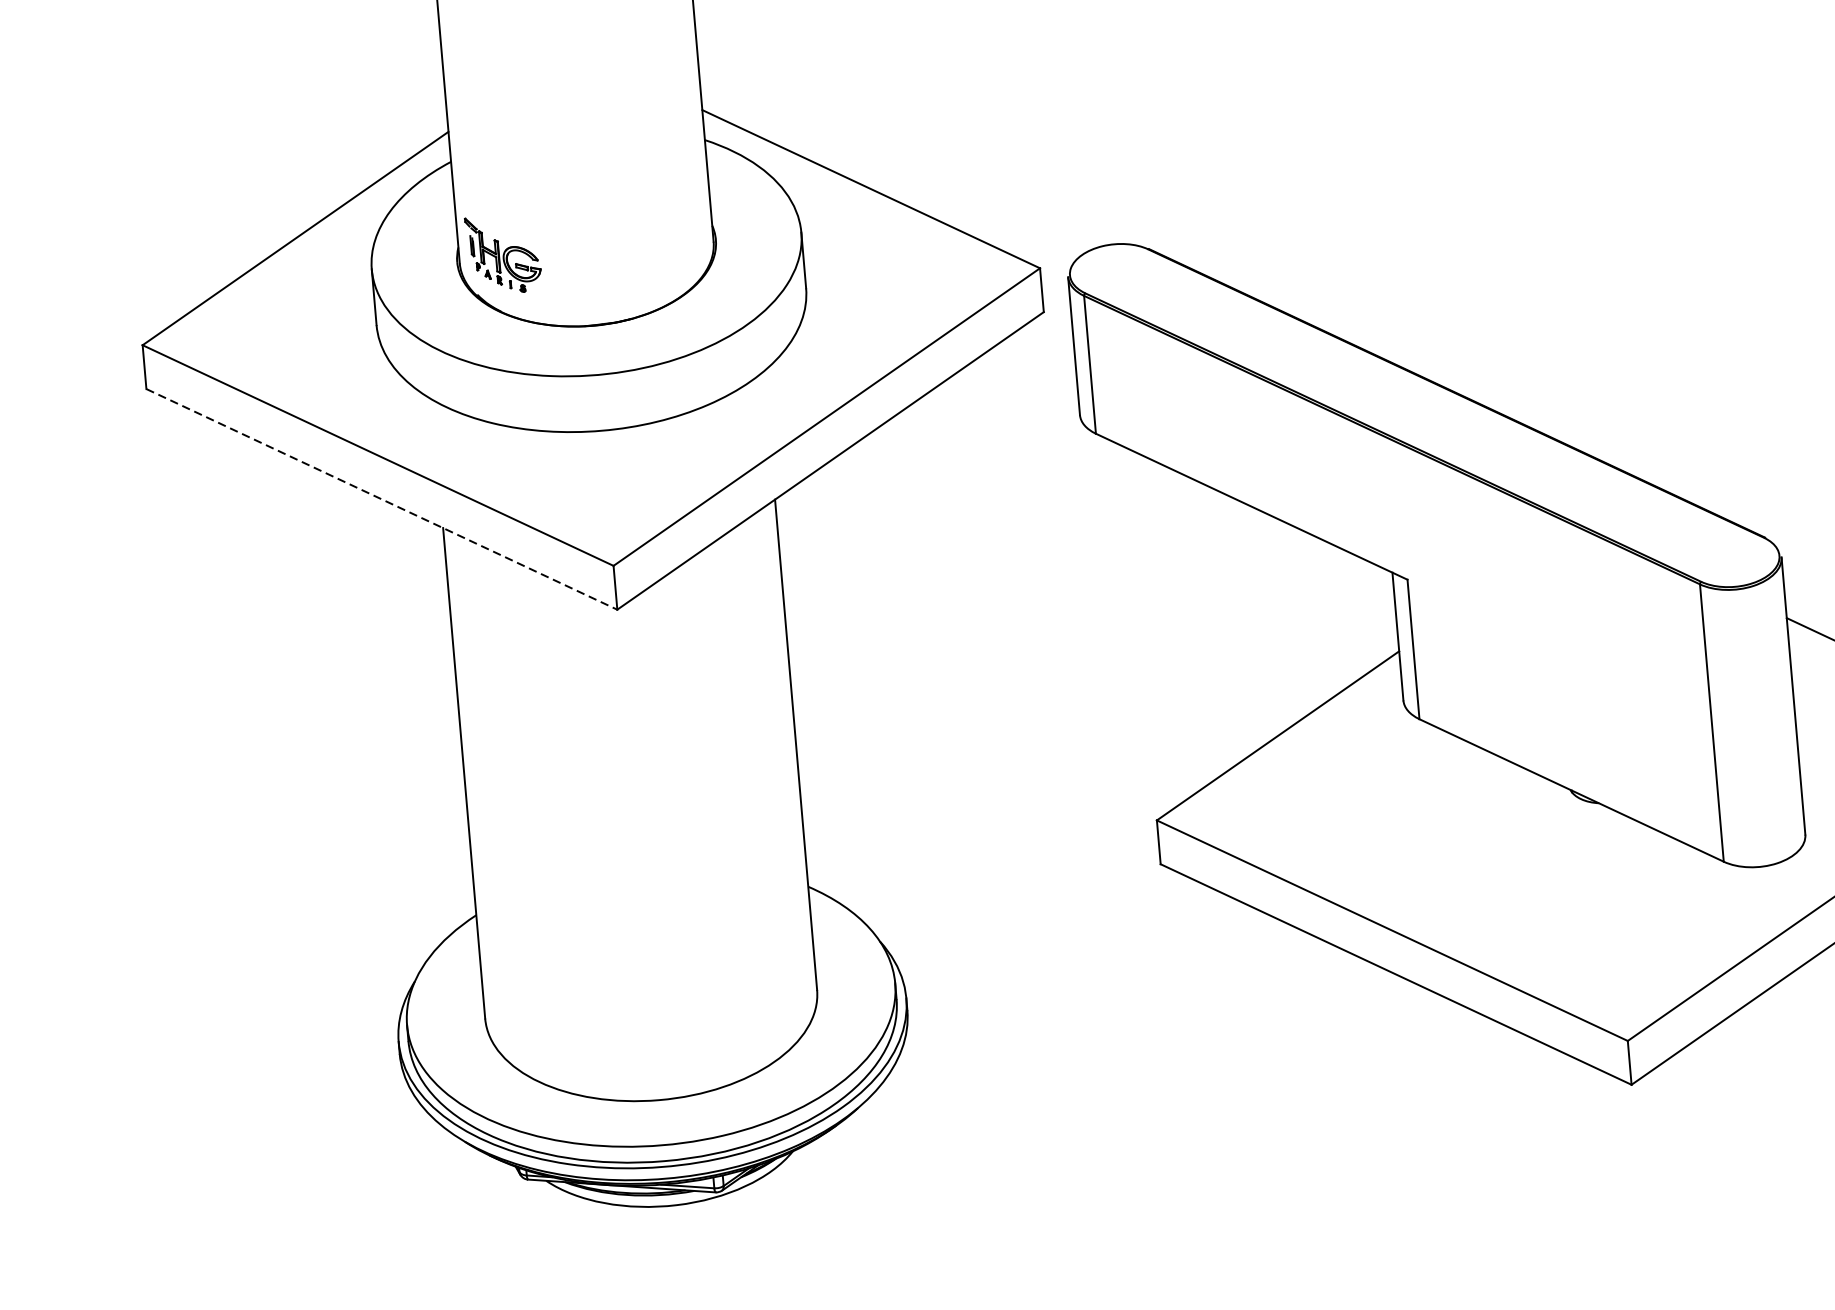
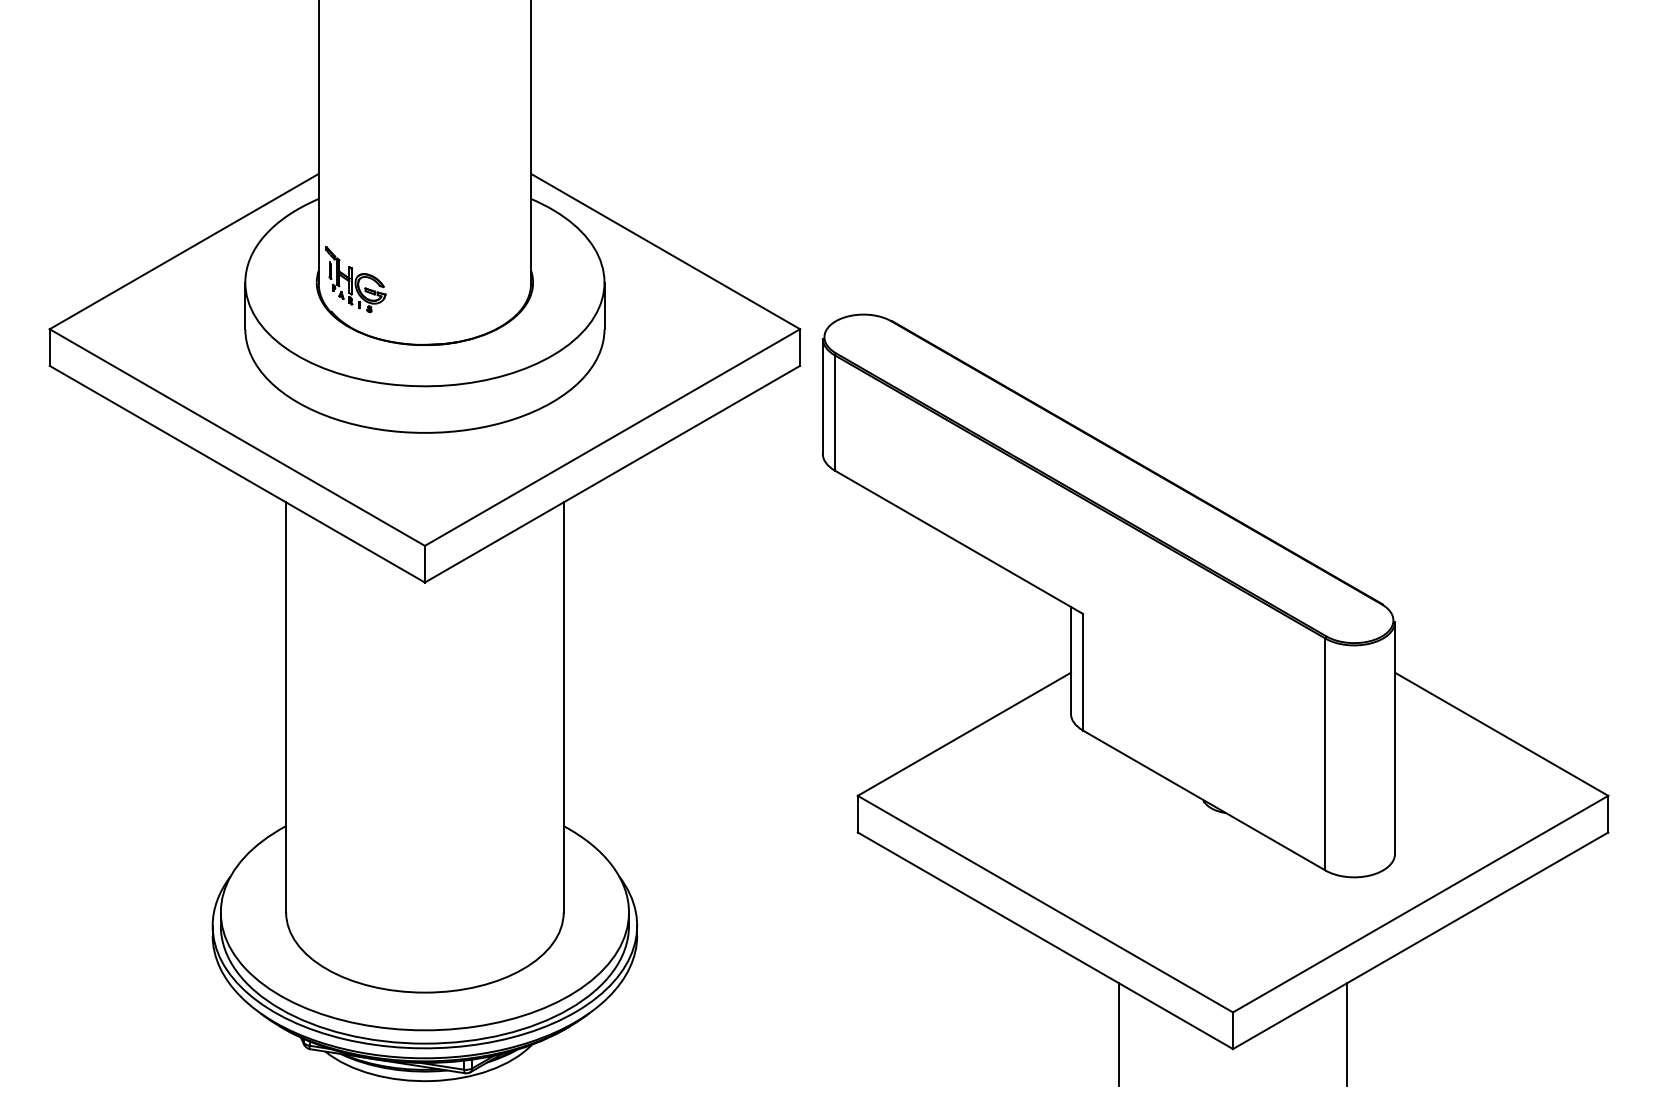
line: (382, 499) -> (237, 474), dashed -> solid
line: (1766, 1055) -> (1347, 1034), added
line: (1493, 1079) -> (1118, 1034), added

